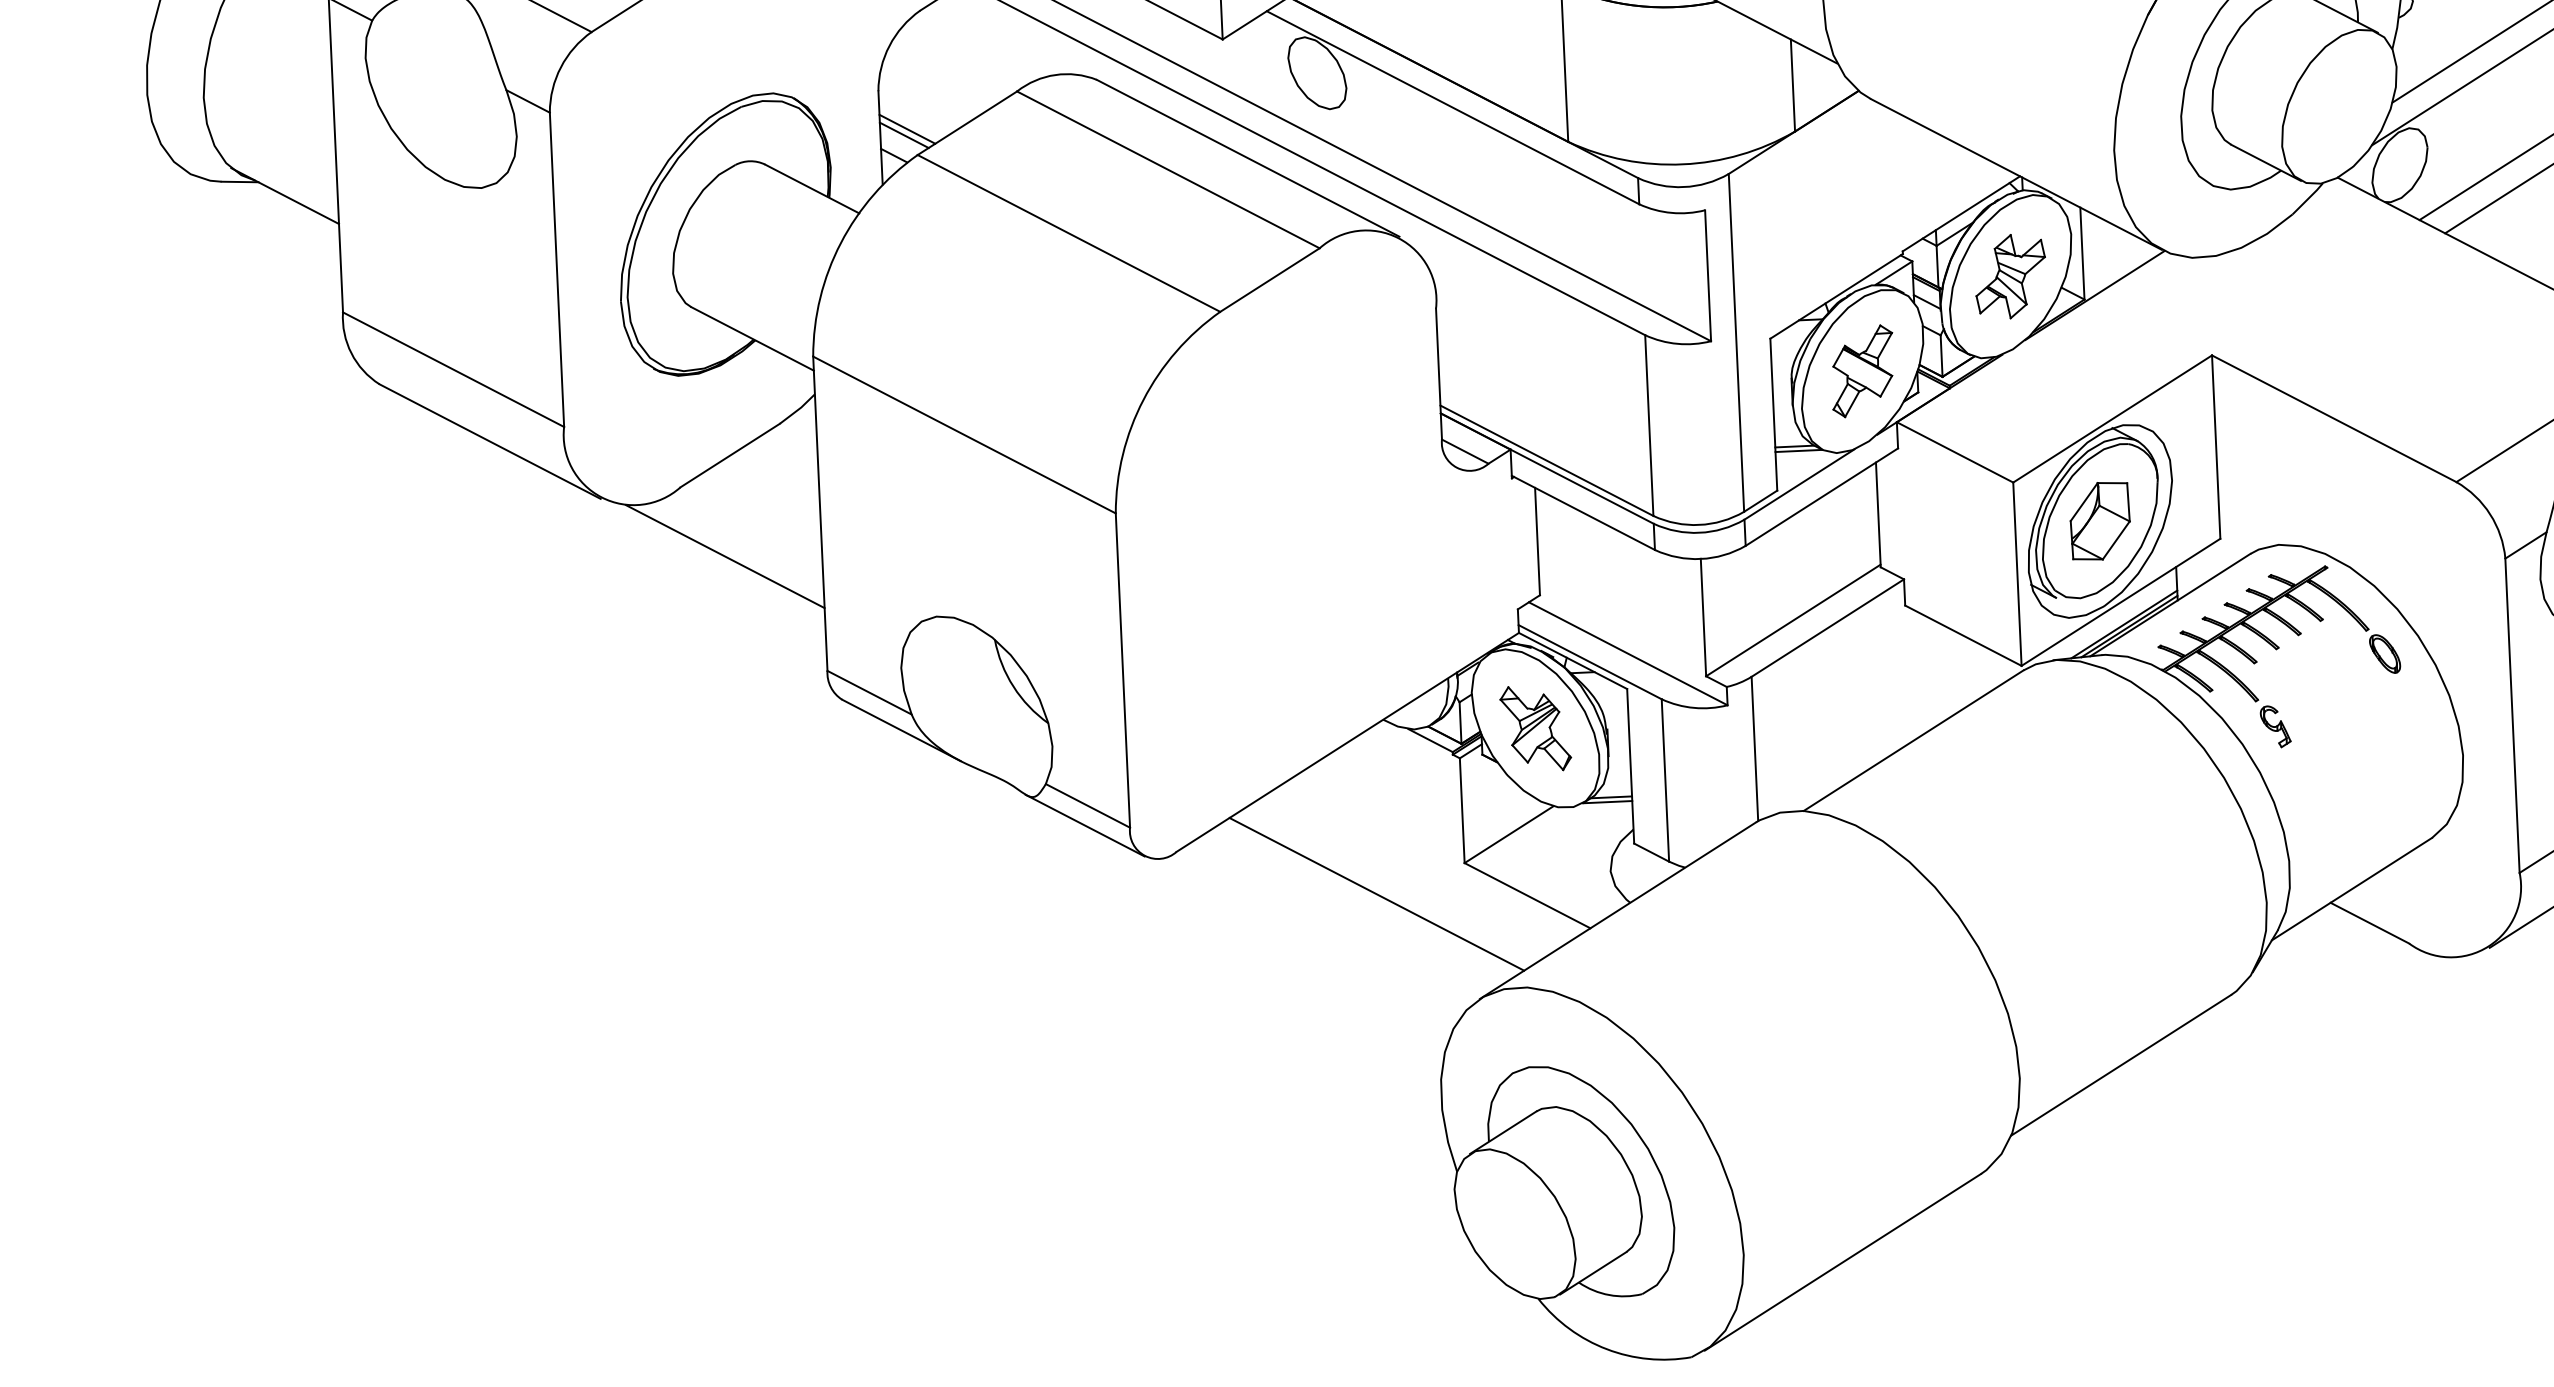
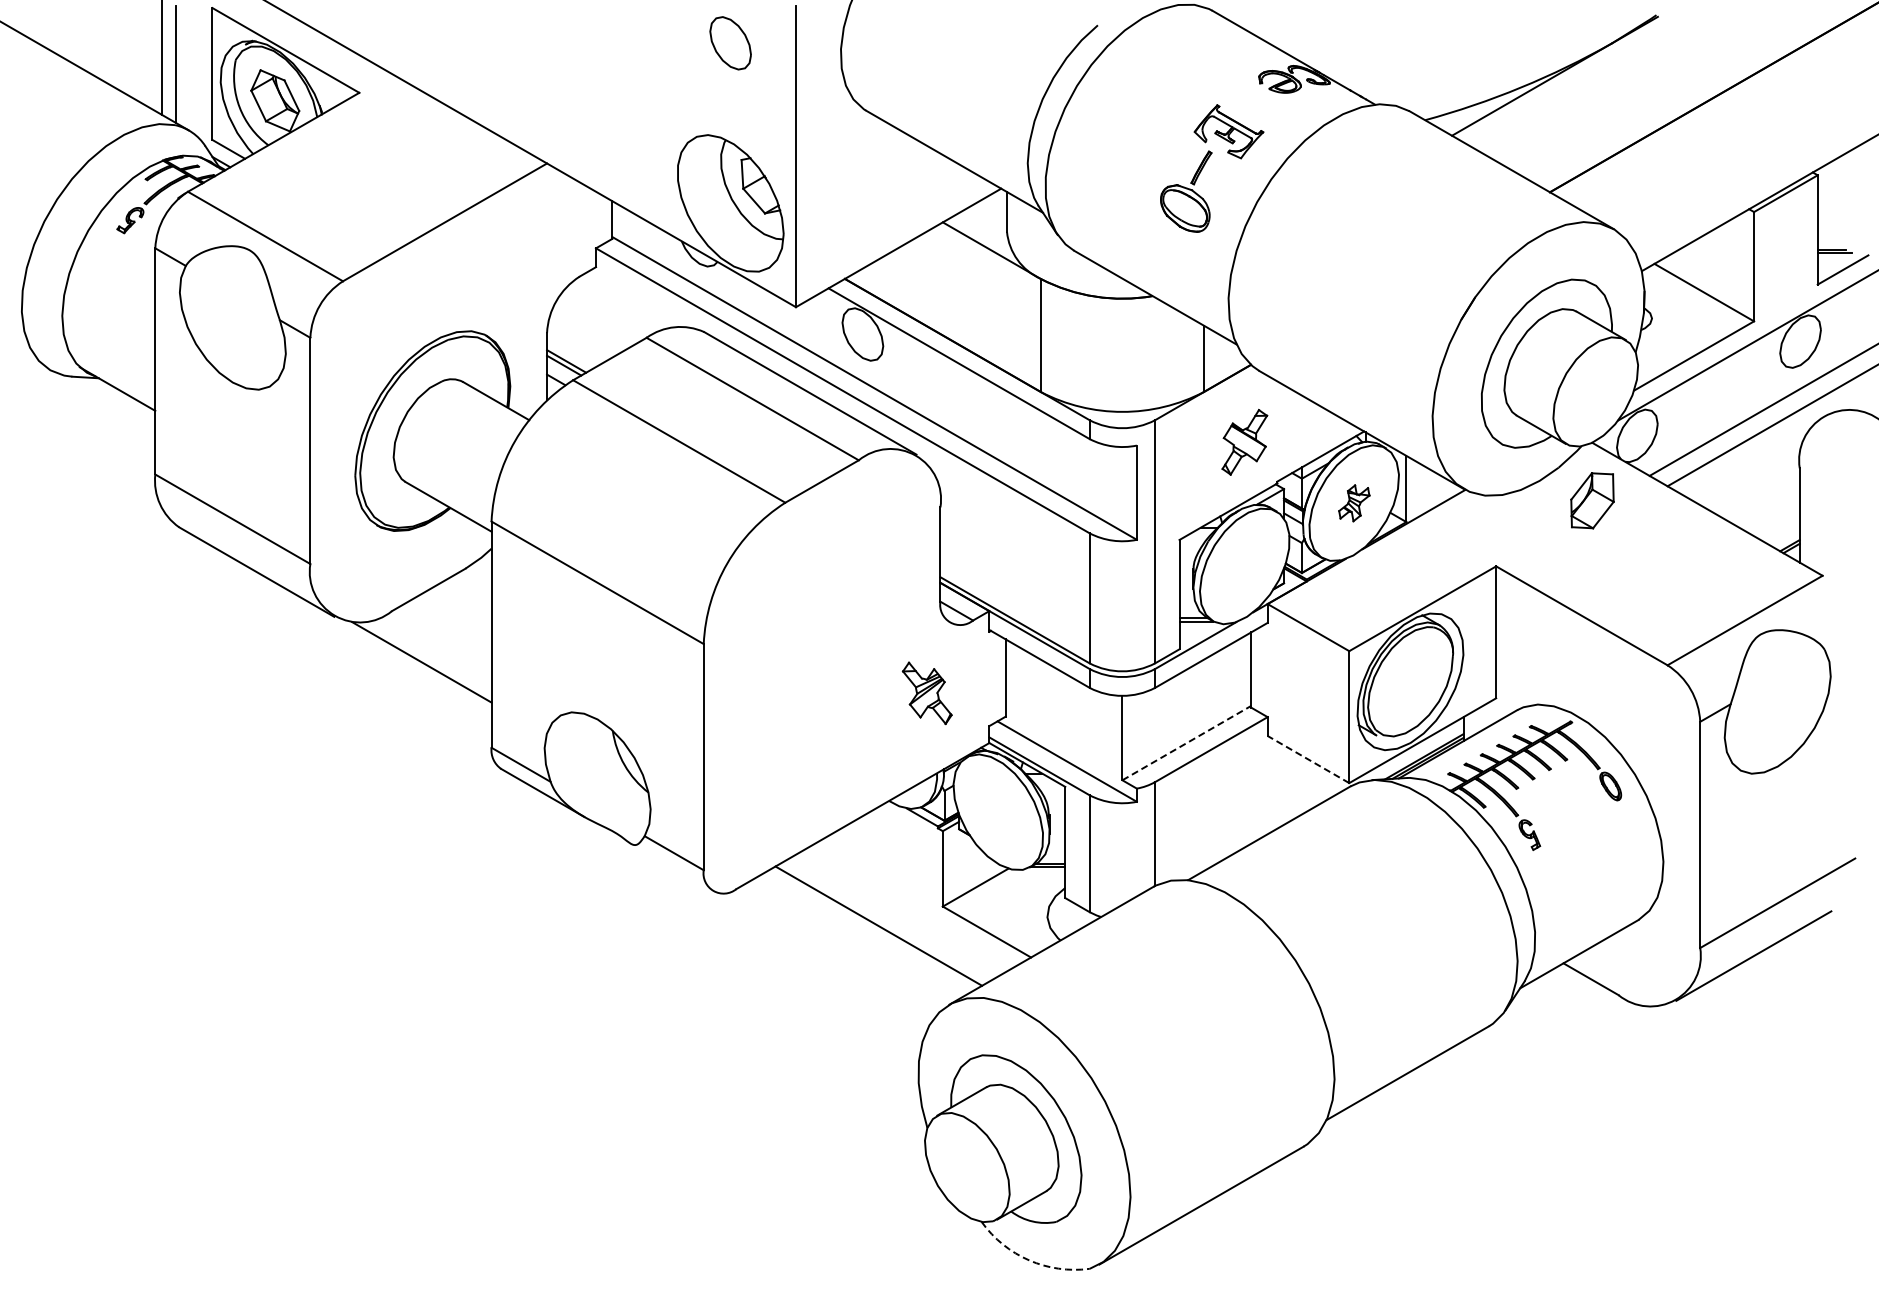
part: (2011, 277) -> (1354, 503), size x0.6
part: (1862, 370) -> (1244, 441), moved
part: (2100, 520) -> (1592, 500), moved
line: (1794, 619) -> (1187, 742), solid -> dashed
line: (1963, 635) -> (1308, 759), solid -> dashed
part: (1534, 728) -> (926, 693), moved
line: (1085, 825) -> (671, 867), removed
arc: (1607, 1349) -> (1029, 1260), solid -> dashed

